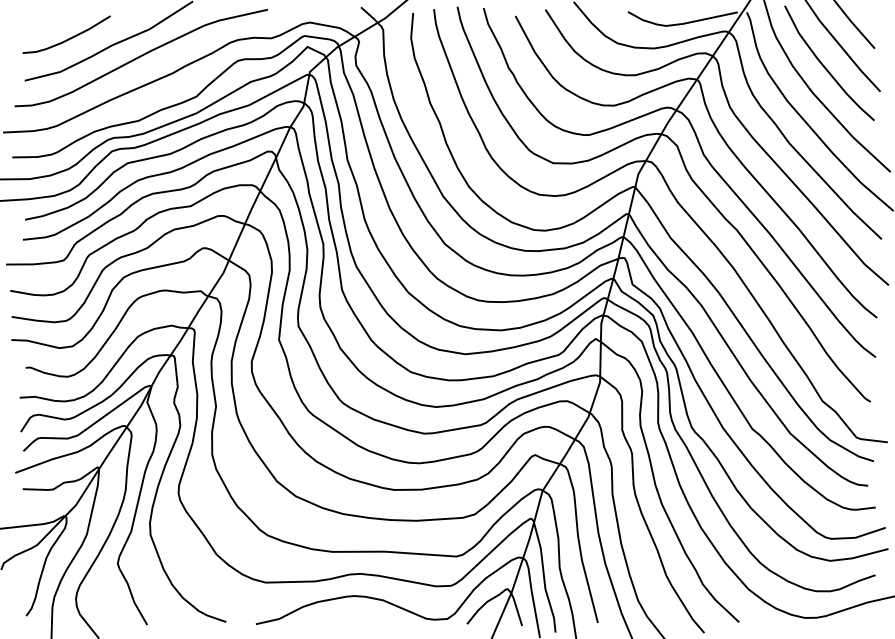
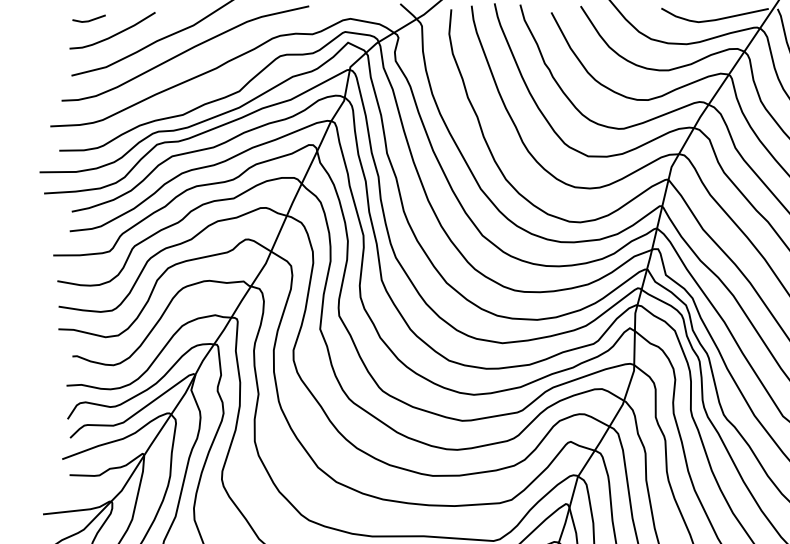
line: (43, 23) -> (89, 19), added

